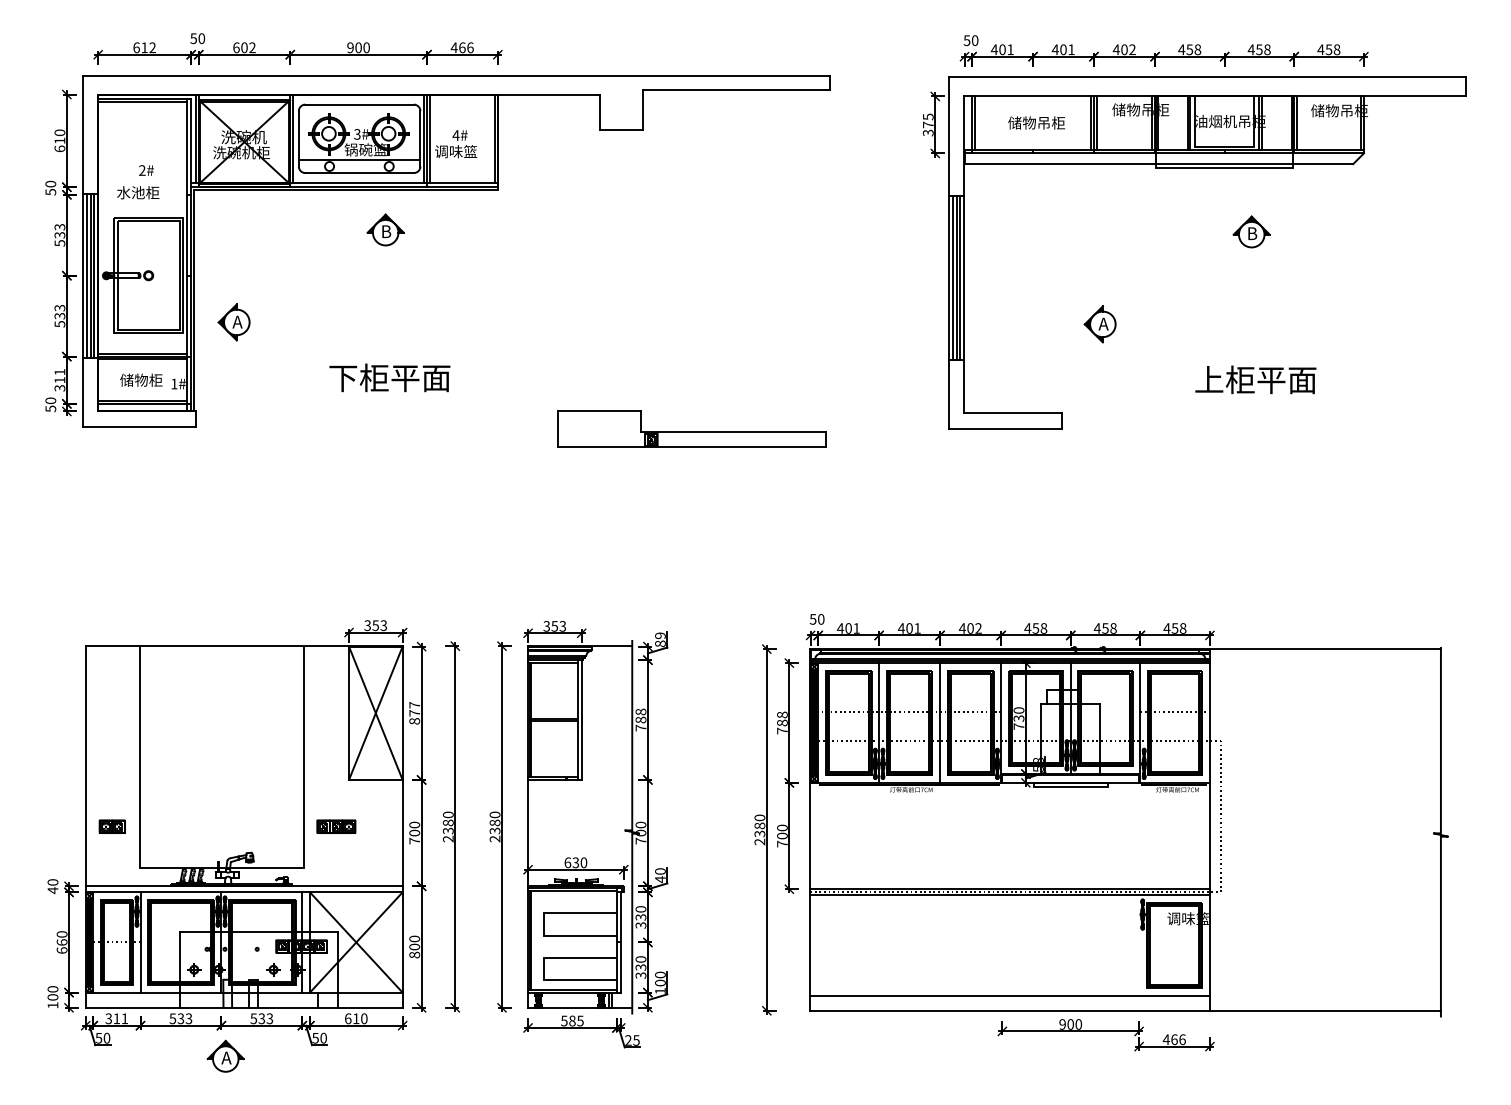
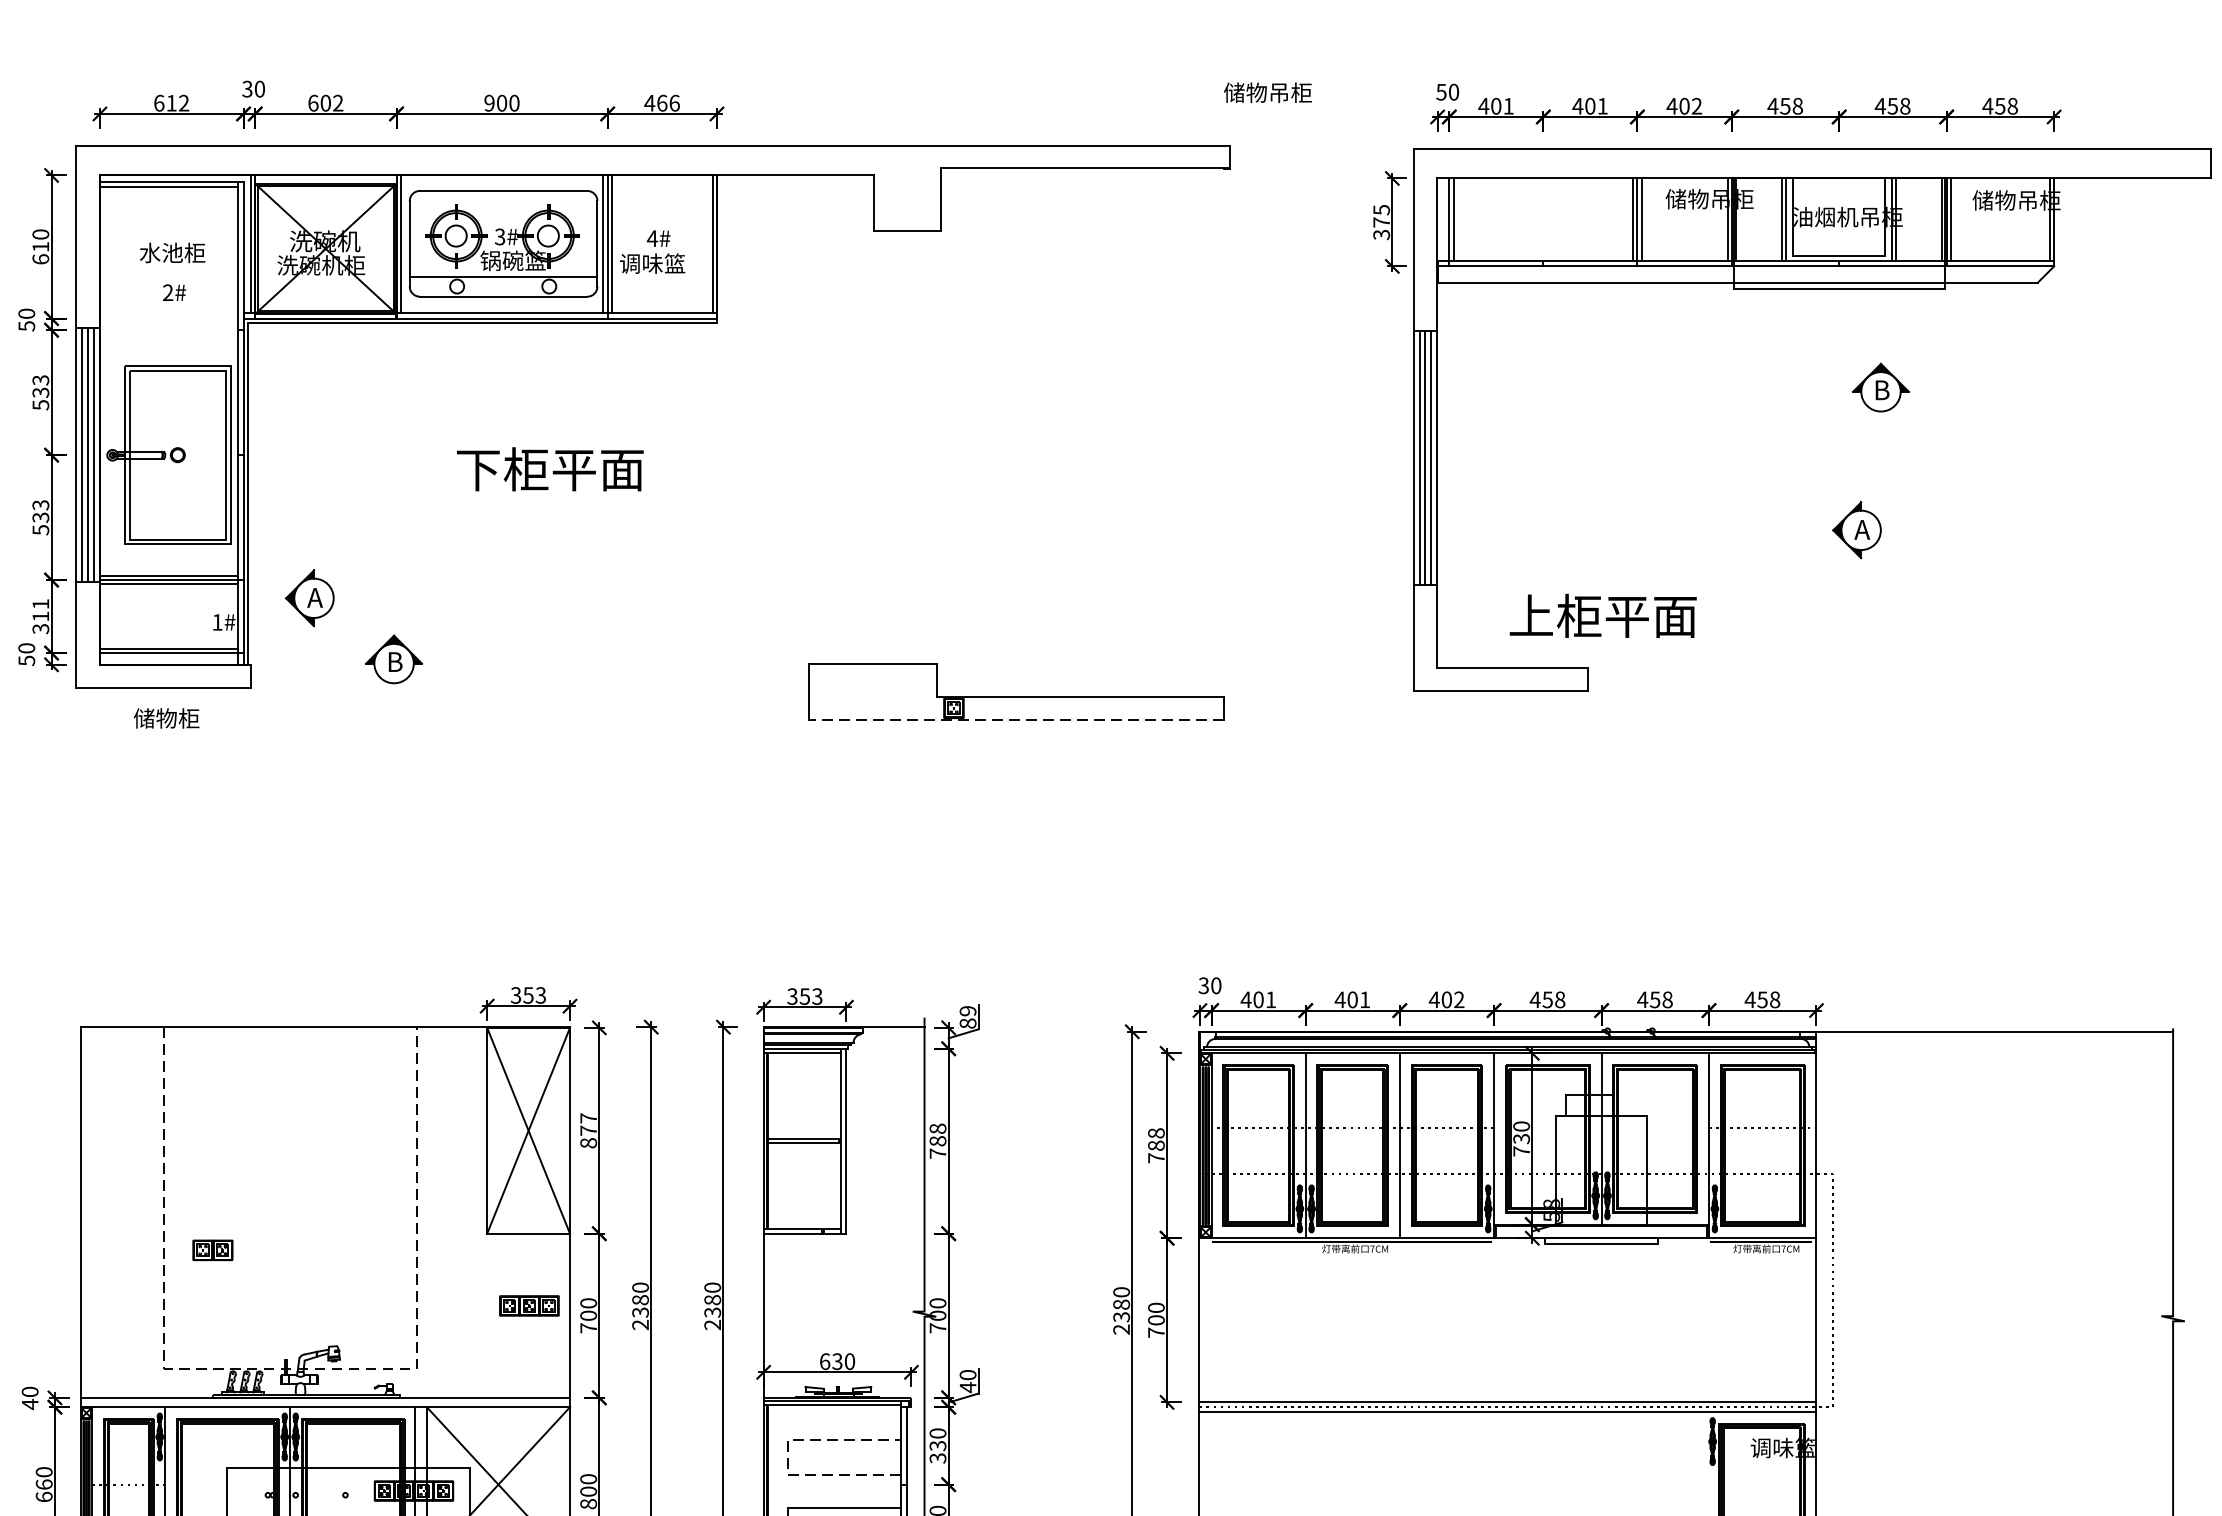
text: (193, 38) -> (247, 88), 50 -> 30
text: (1036, 122) -> (1267, 91), moved
text: (138, 192) -> (172, 252), moved
part: (385, 229) -> (393, 658), moved
part: (233, 322) -> (308, 598), moved
part: (1099, 324) -> (1855, 530), moved
text: (389, 377) -> (549, 468), moved
text: (141, 379) -> (166, 717), moved
text: (1255, 379) -> (1602, 615), moved
line: (691, 447) -> (1015, 720), solid -> dashed
text: (813, 618) -> (1204, 984), 50 -> 30
part: (111, 826) -> (211, 1249), moved
part: (336, 826) -> (529, 1305), moved
line: (221, 867) -> (290, 1368), solid -> dashed
line: (544, 924) -> (789, 1456), solid -> dashed

